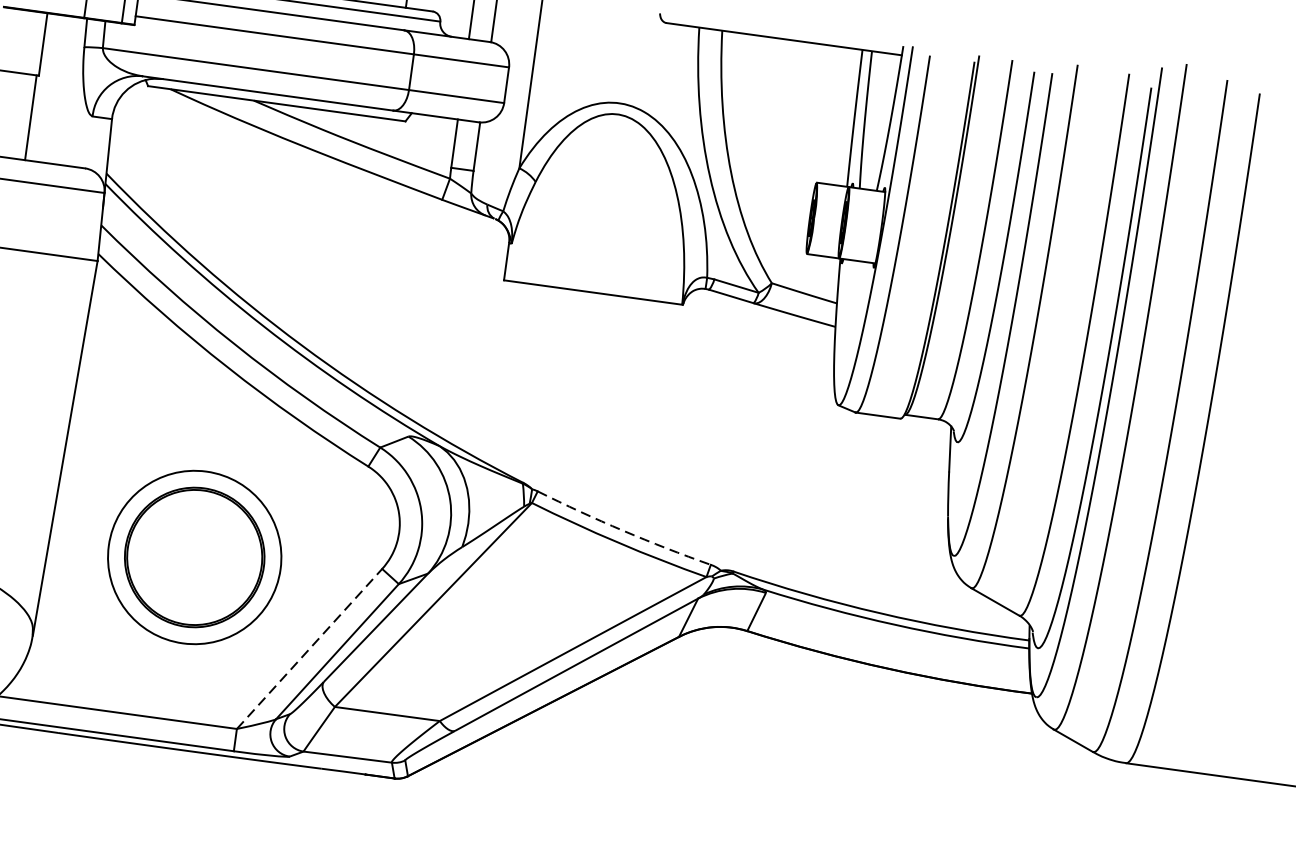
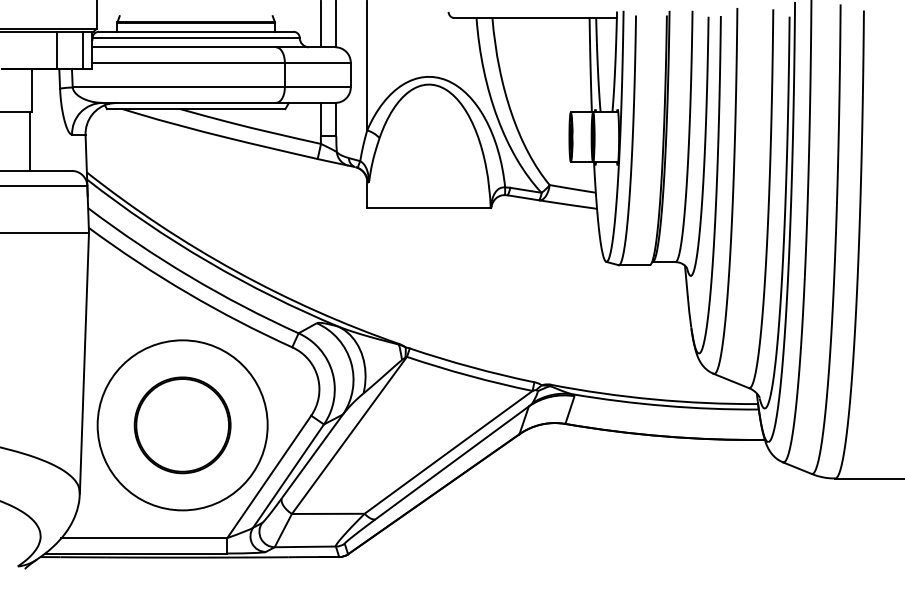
arc: (622, 531) -> (471, 367), dashed -> solid
circle: (194, 557) -> (182, 425), size x1.43
line: (309, 648) -> (269, 476), dashed -> solid

